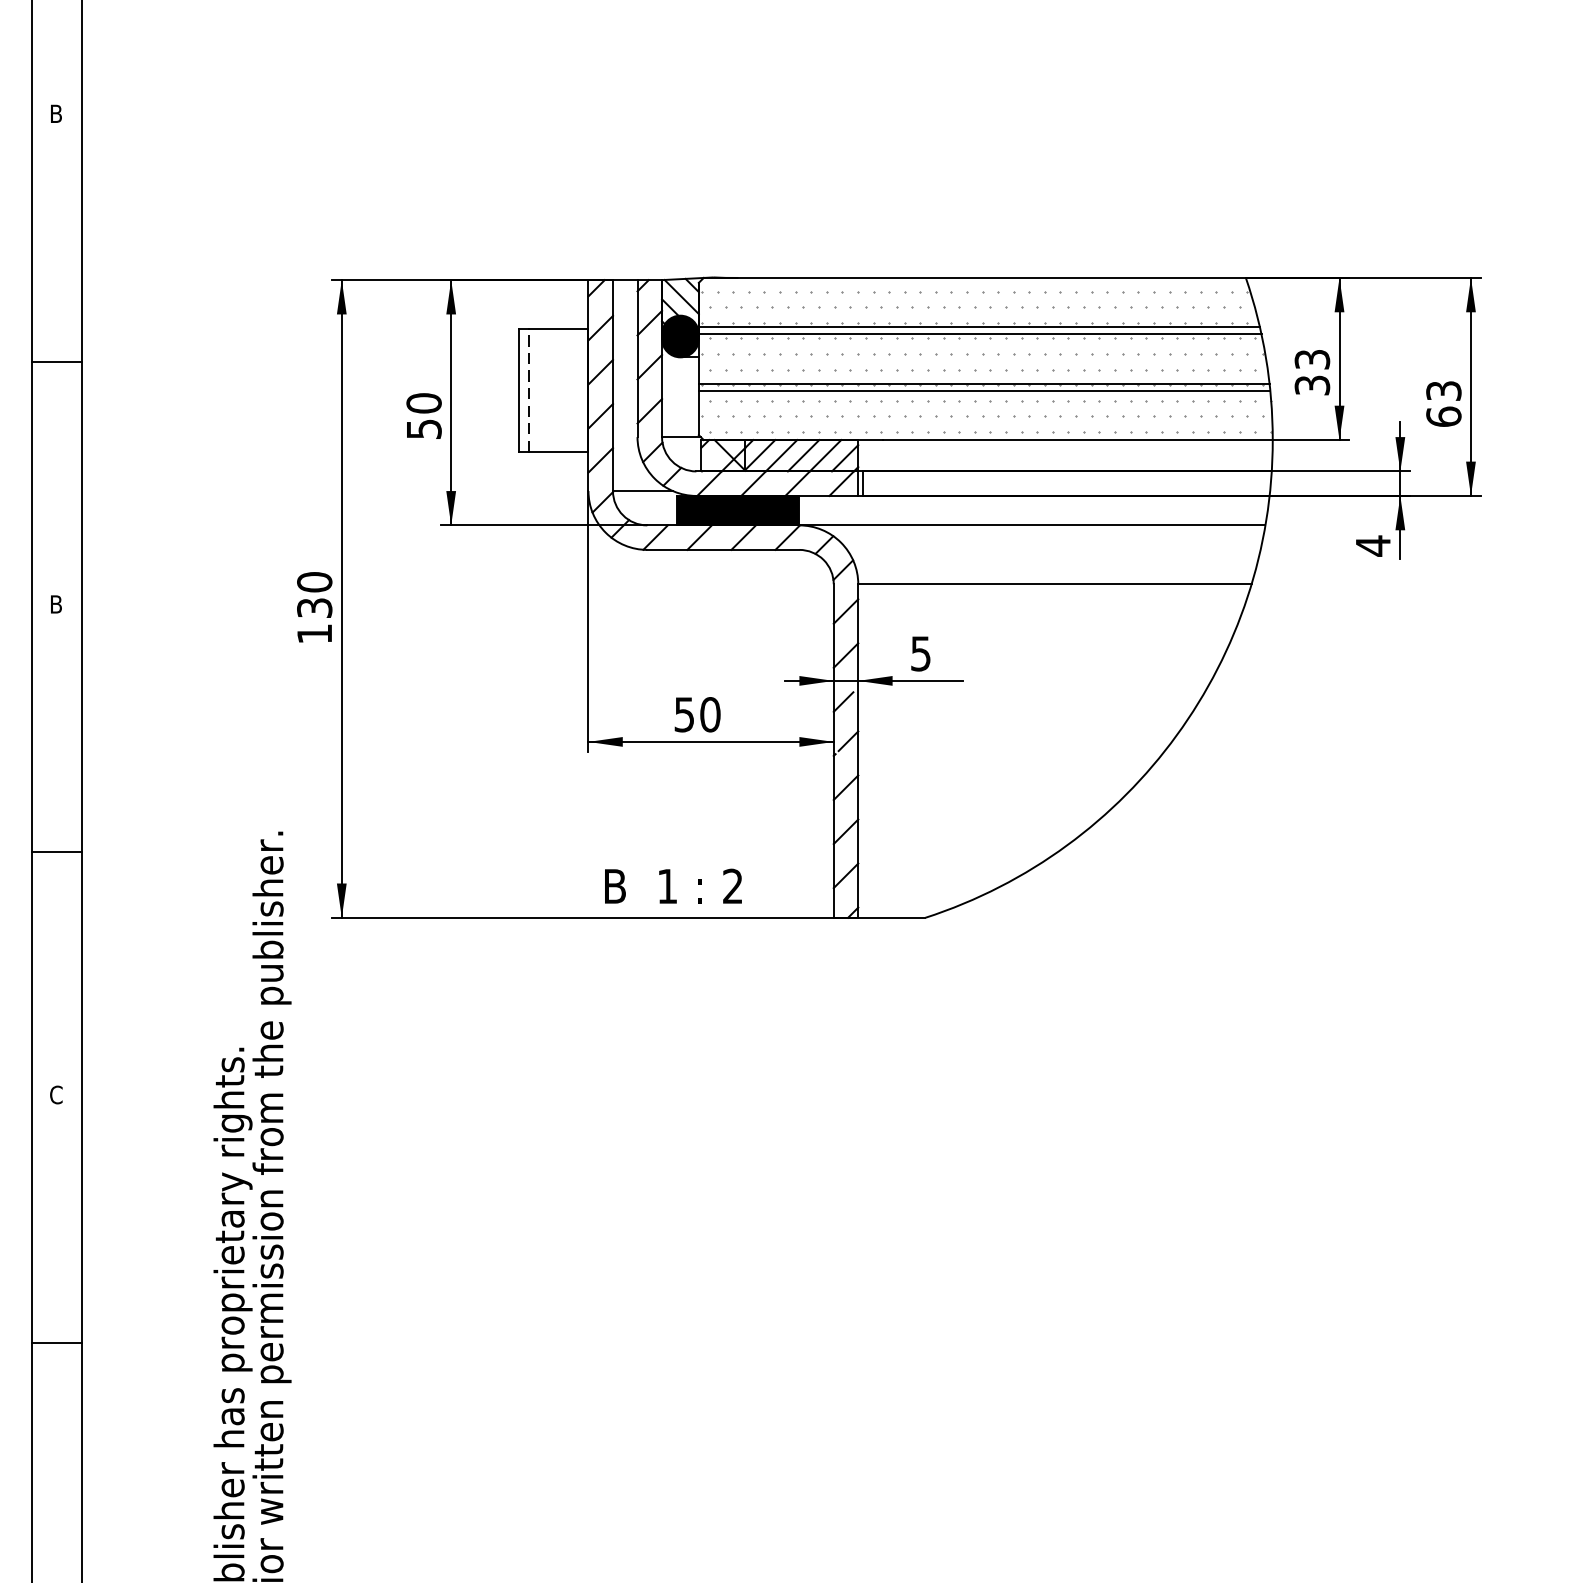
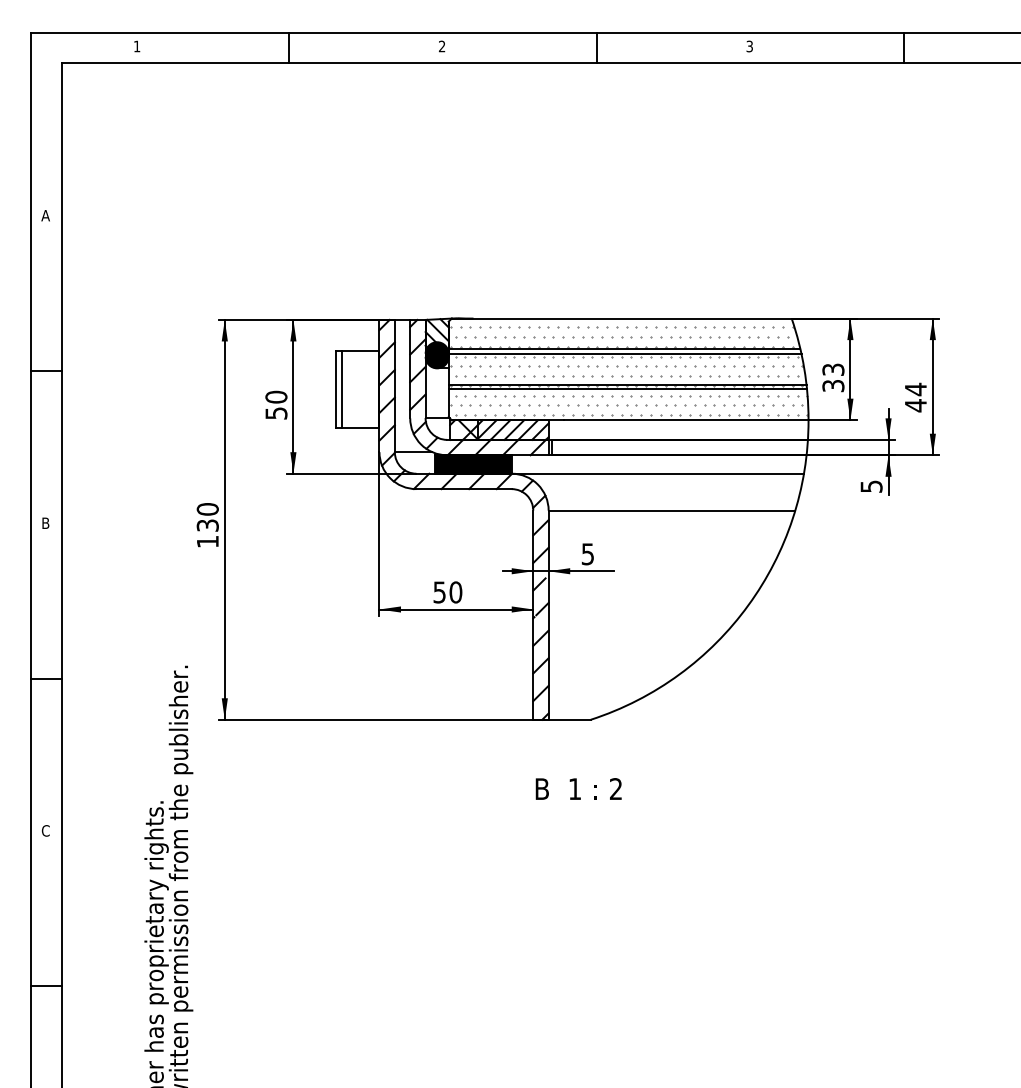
text: (55, 113) -> (45, 215), B -> A
line: (529, 389) -> (342, 388), dashed -> solid
text: (1443, 403) -> (915, 397), 63 -> 44
text: (1373, 545) -> (871, 486), 4 -> 5
text: (673, 885) -> (578, 788), moved

